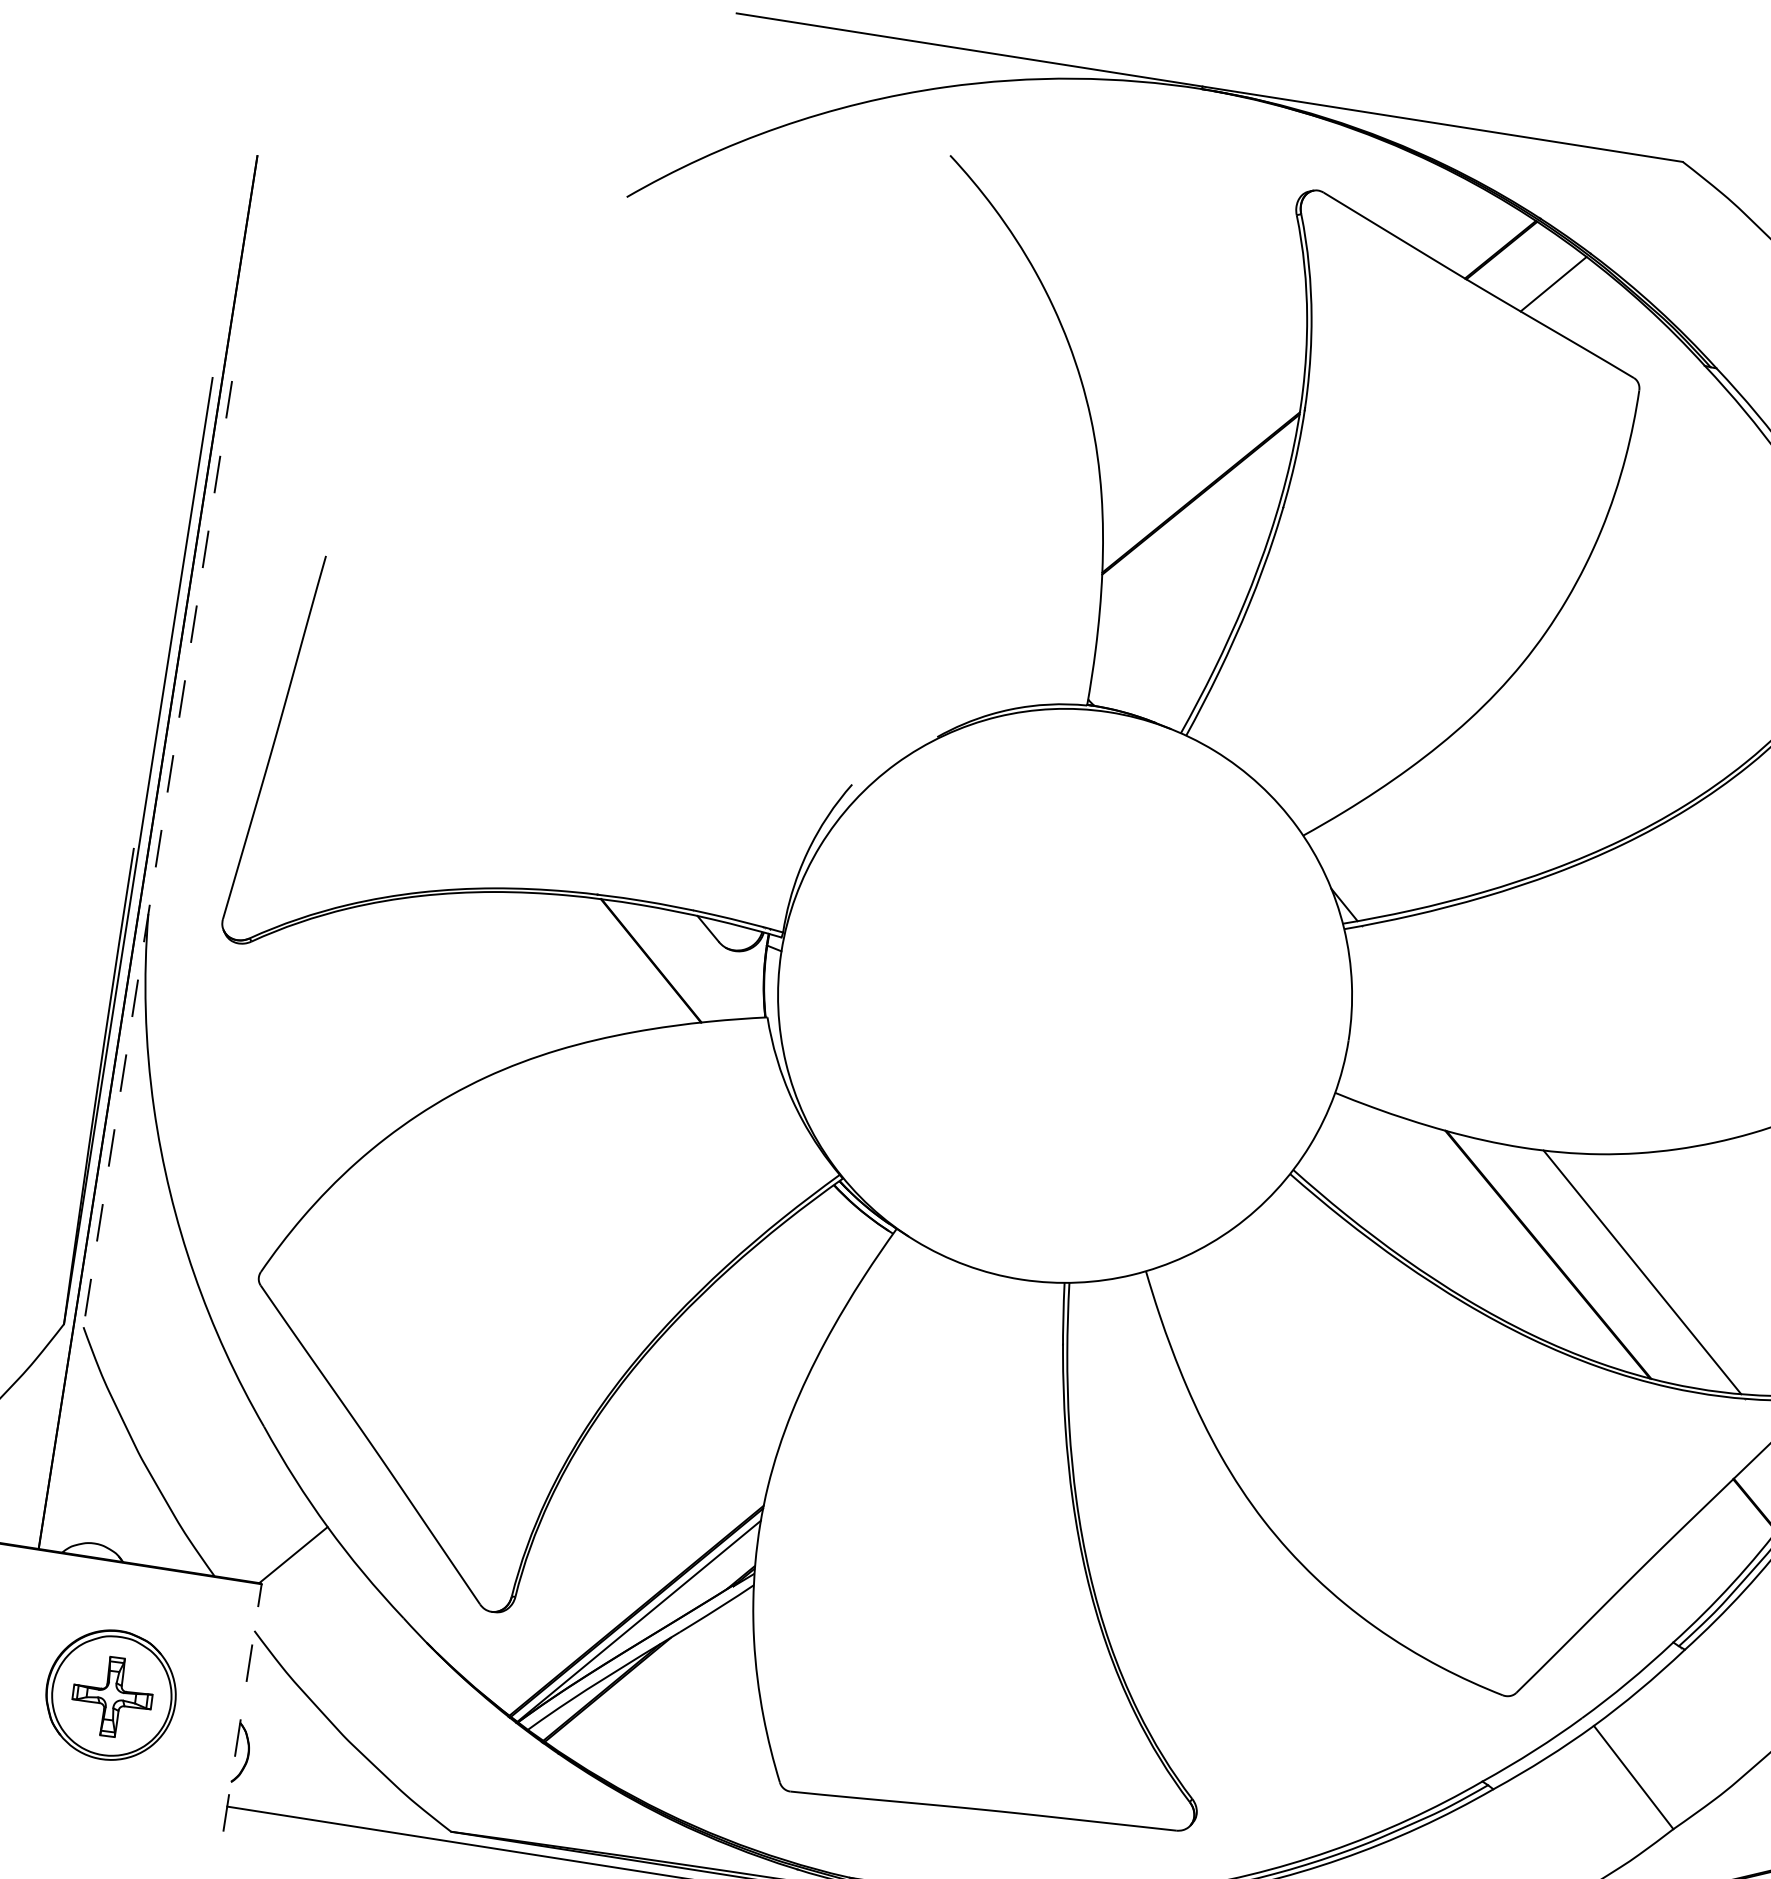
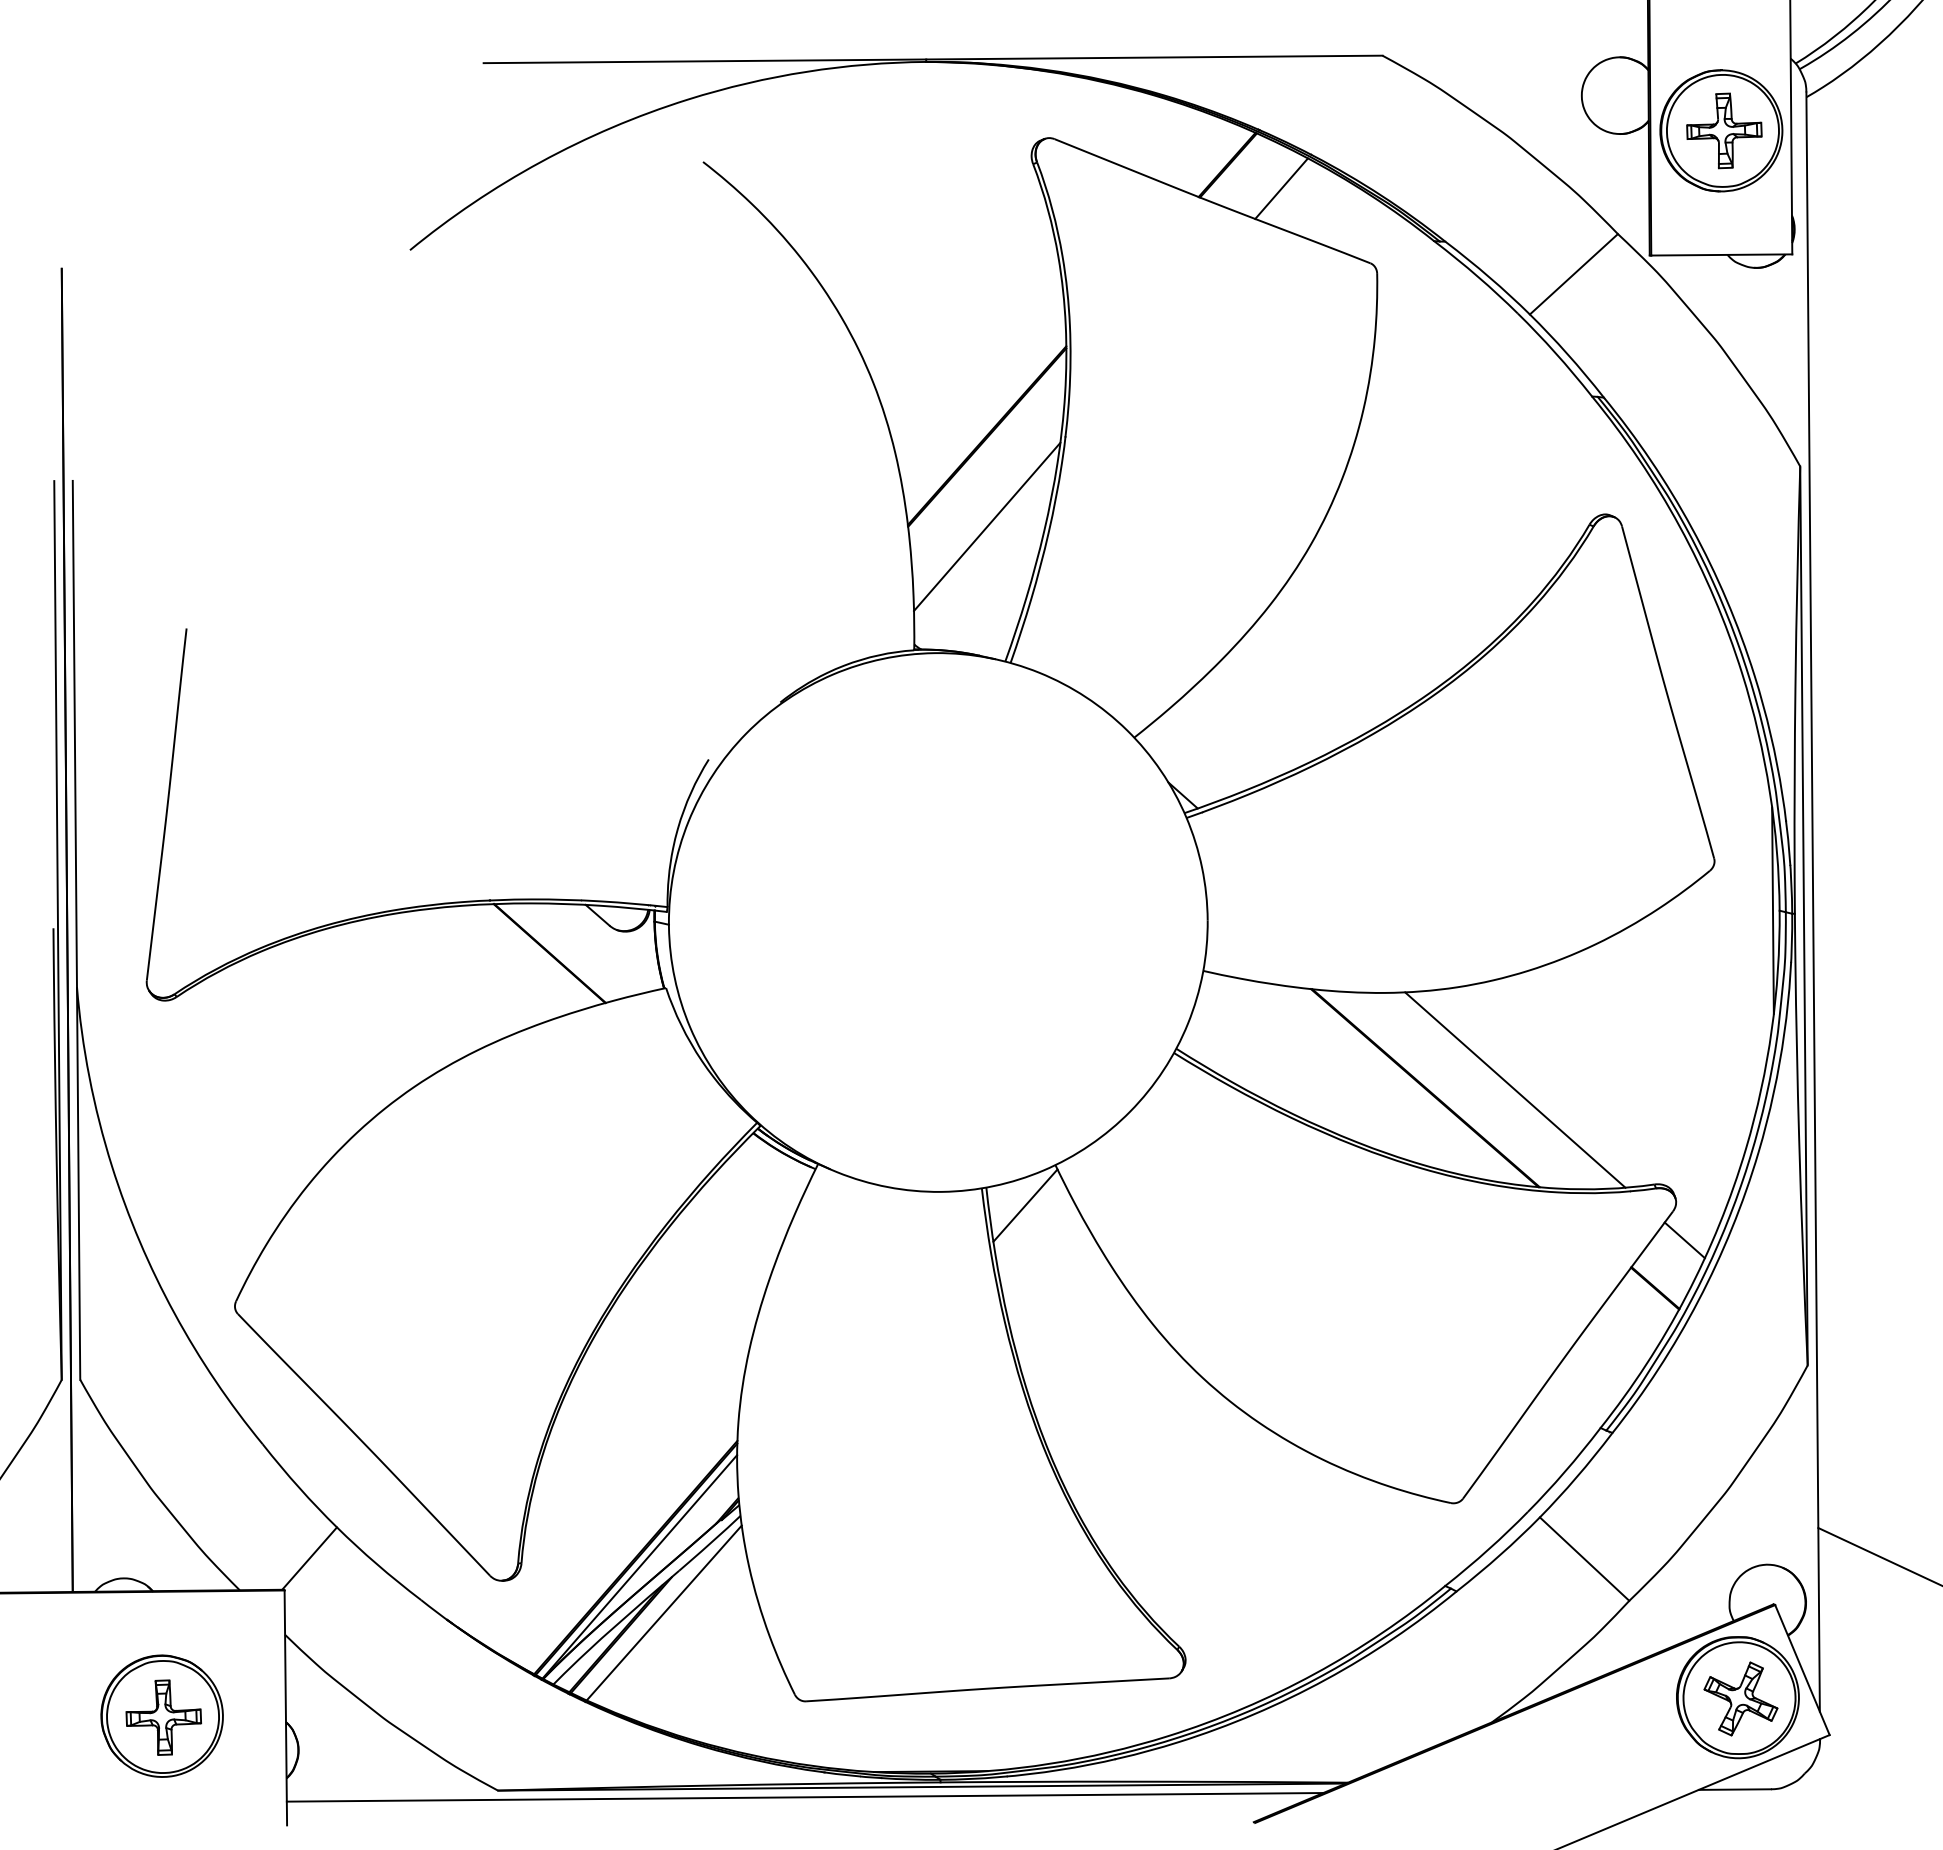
line: (1185, 588) -> (987, 526), added
line: (157, 854) -> (76, 930), dashed -> solid
line: (1107, 1308) -> (1025, 1205), added
line: (656, 1673) -> (663, 1612), added
line: (242, 1707) -> (285, 1707), dashed -> solid

